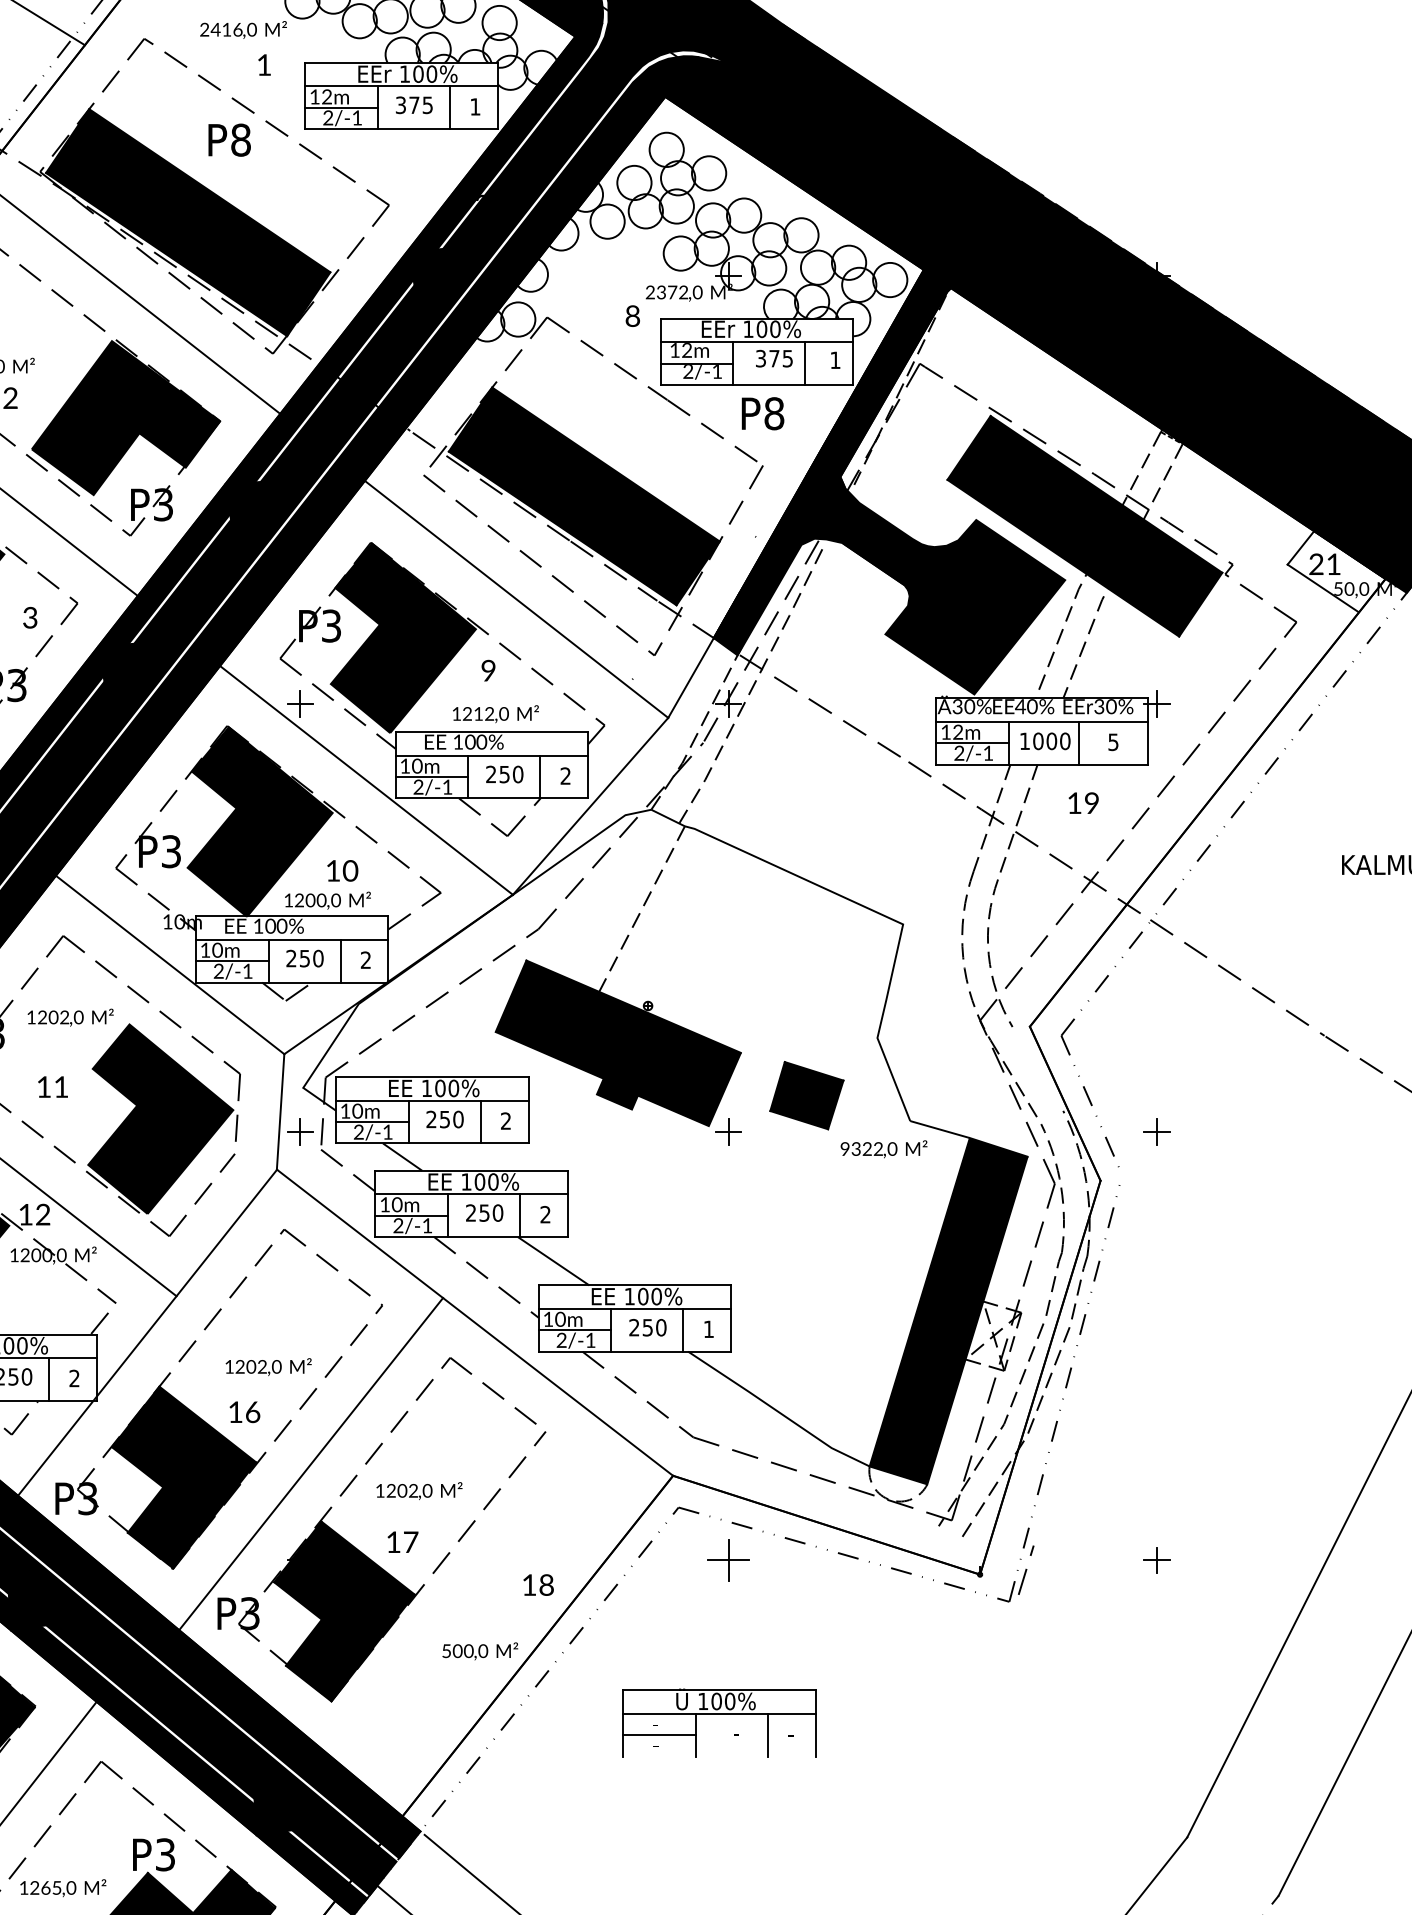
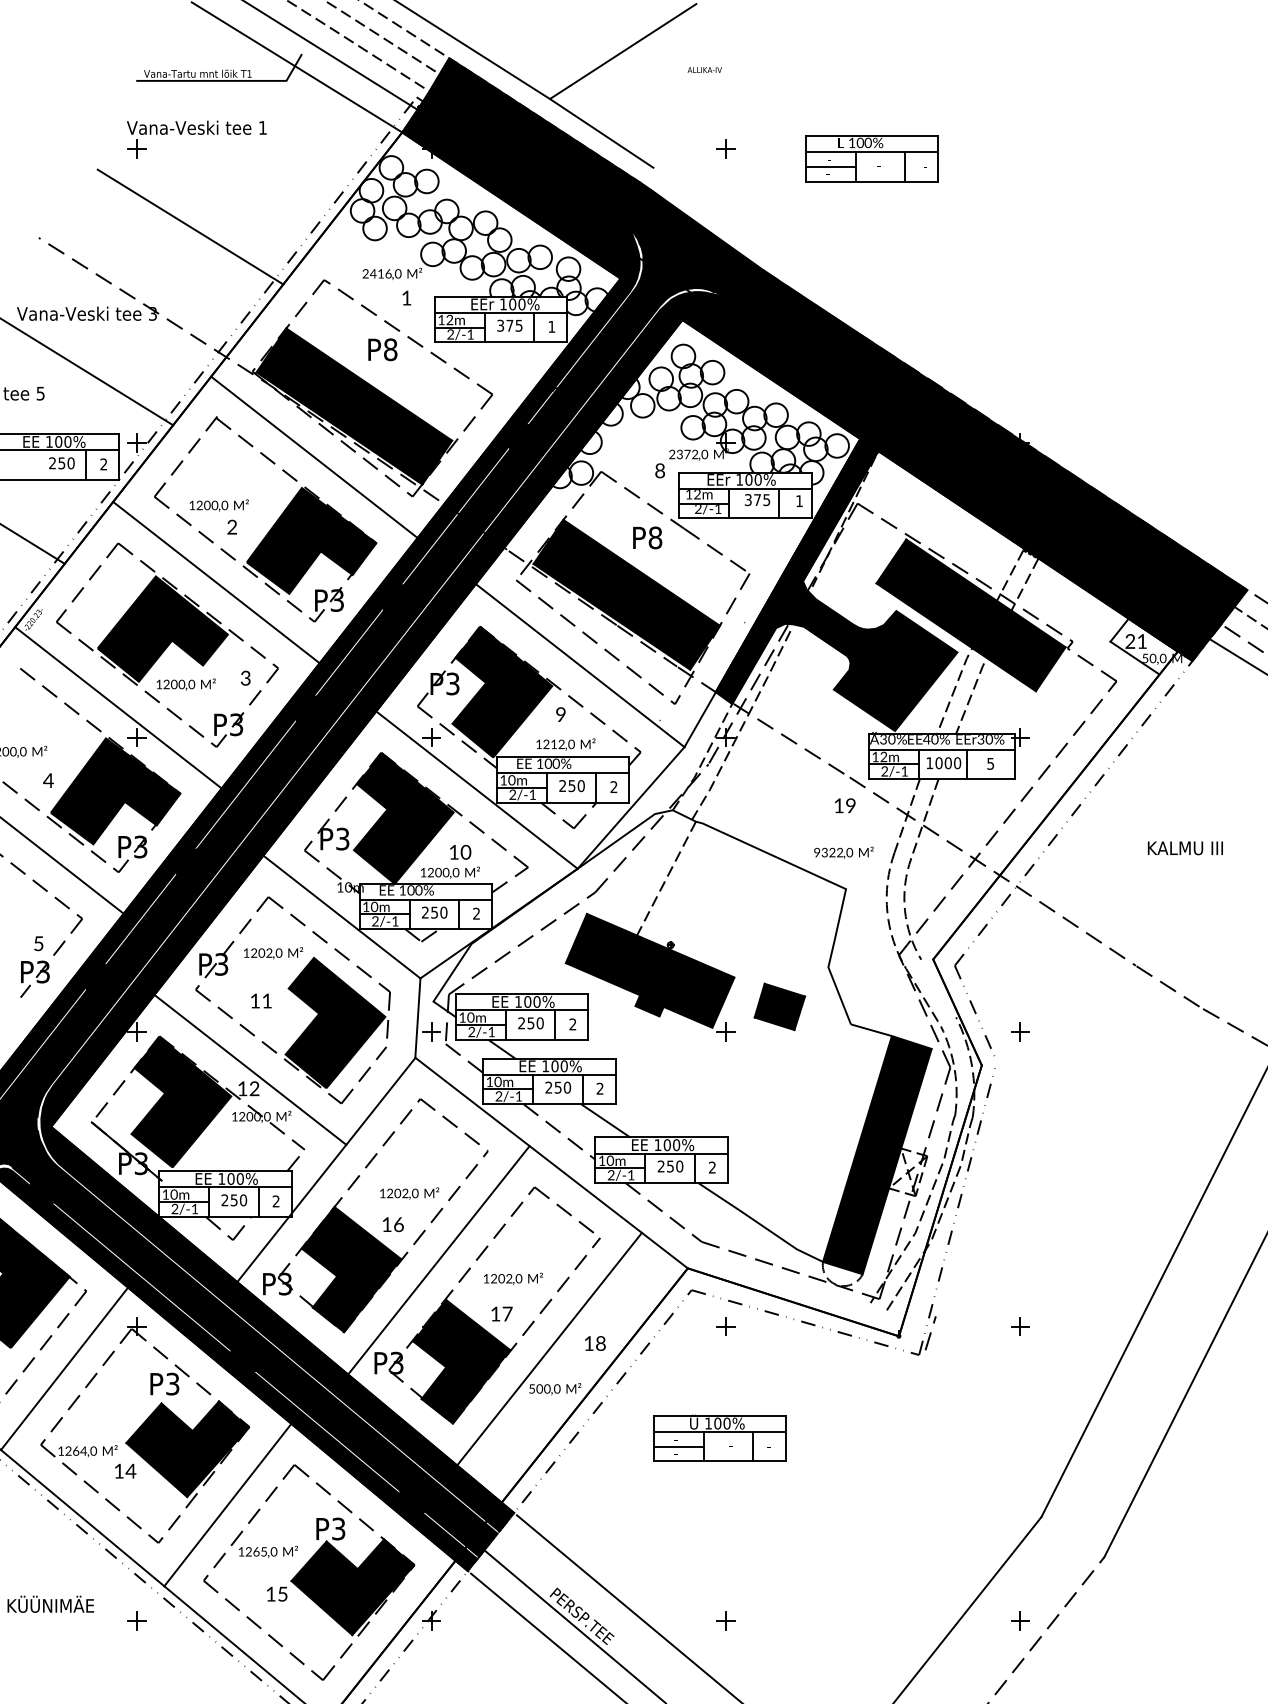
text: (762, 413) -> (647, 537), moved
text: (1084, 802) -> (845, 805), moved
text: (883, 1148) -> (843, 852), moved
text: (708, 1329) -> (712, 1167), 1 -> 2
part: (727, 1560) -> (725, 1326), size x0.62
line: (471, 1592) -> (549, 1348), added
line: (719, 1756) -> (719, 1461), added

